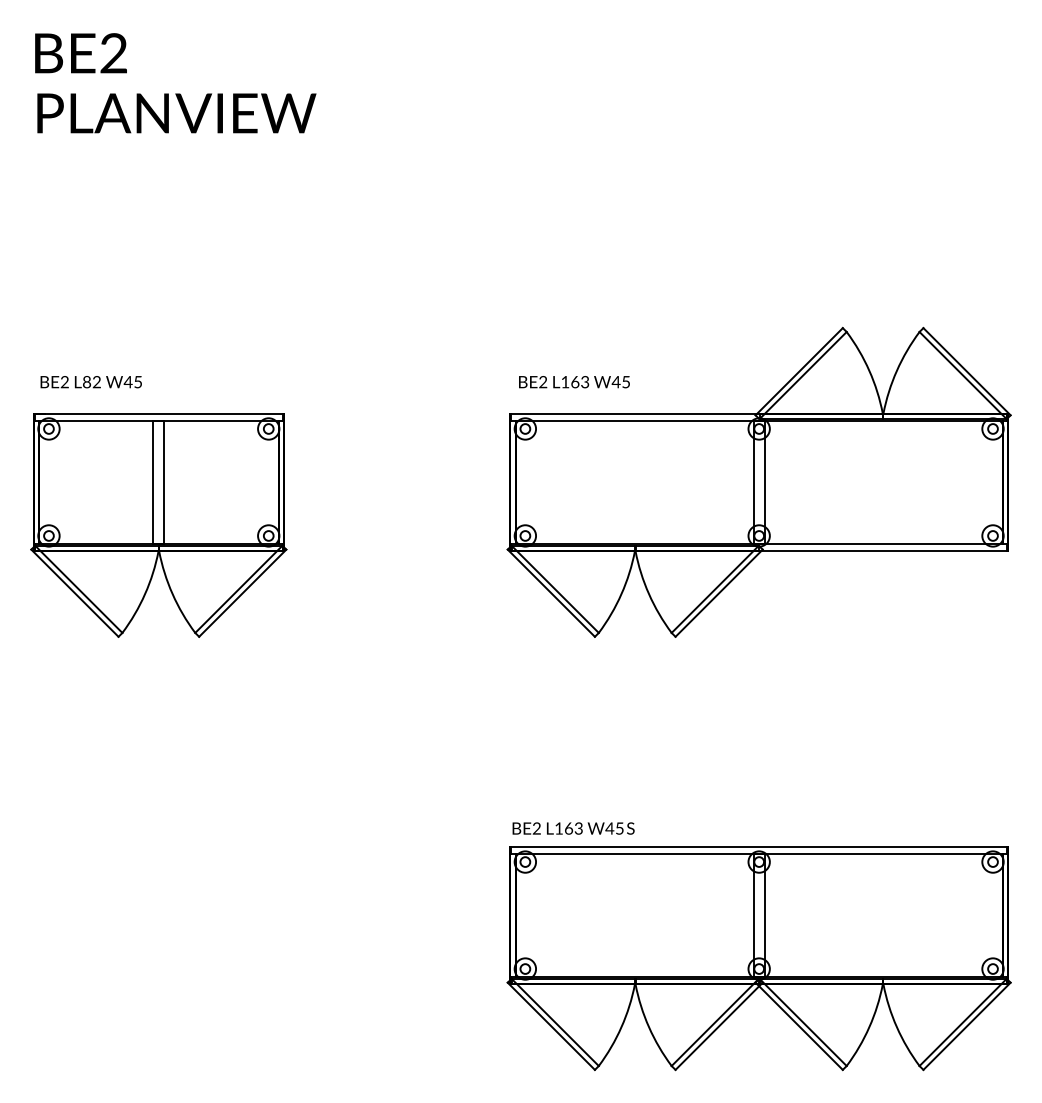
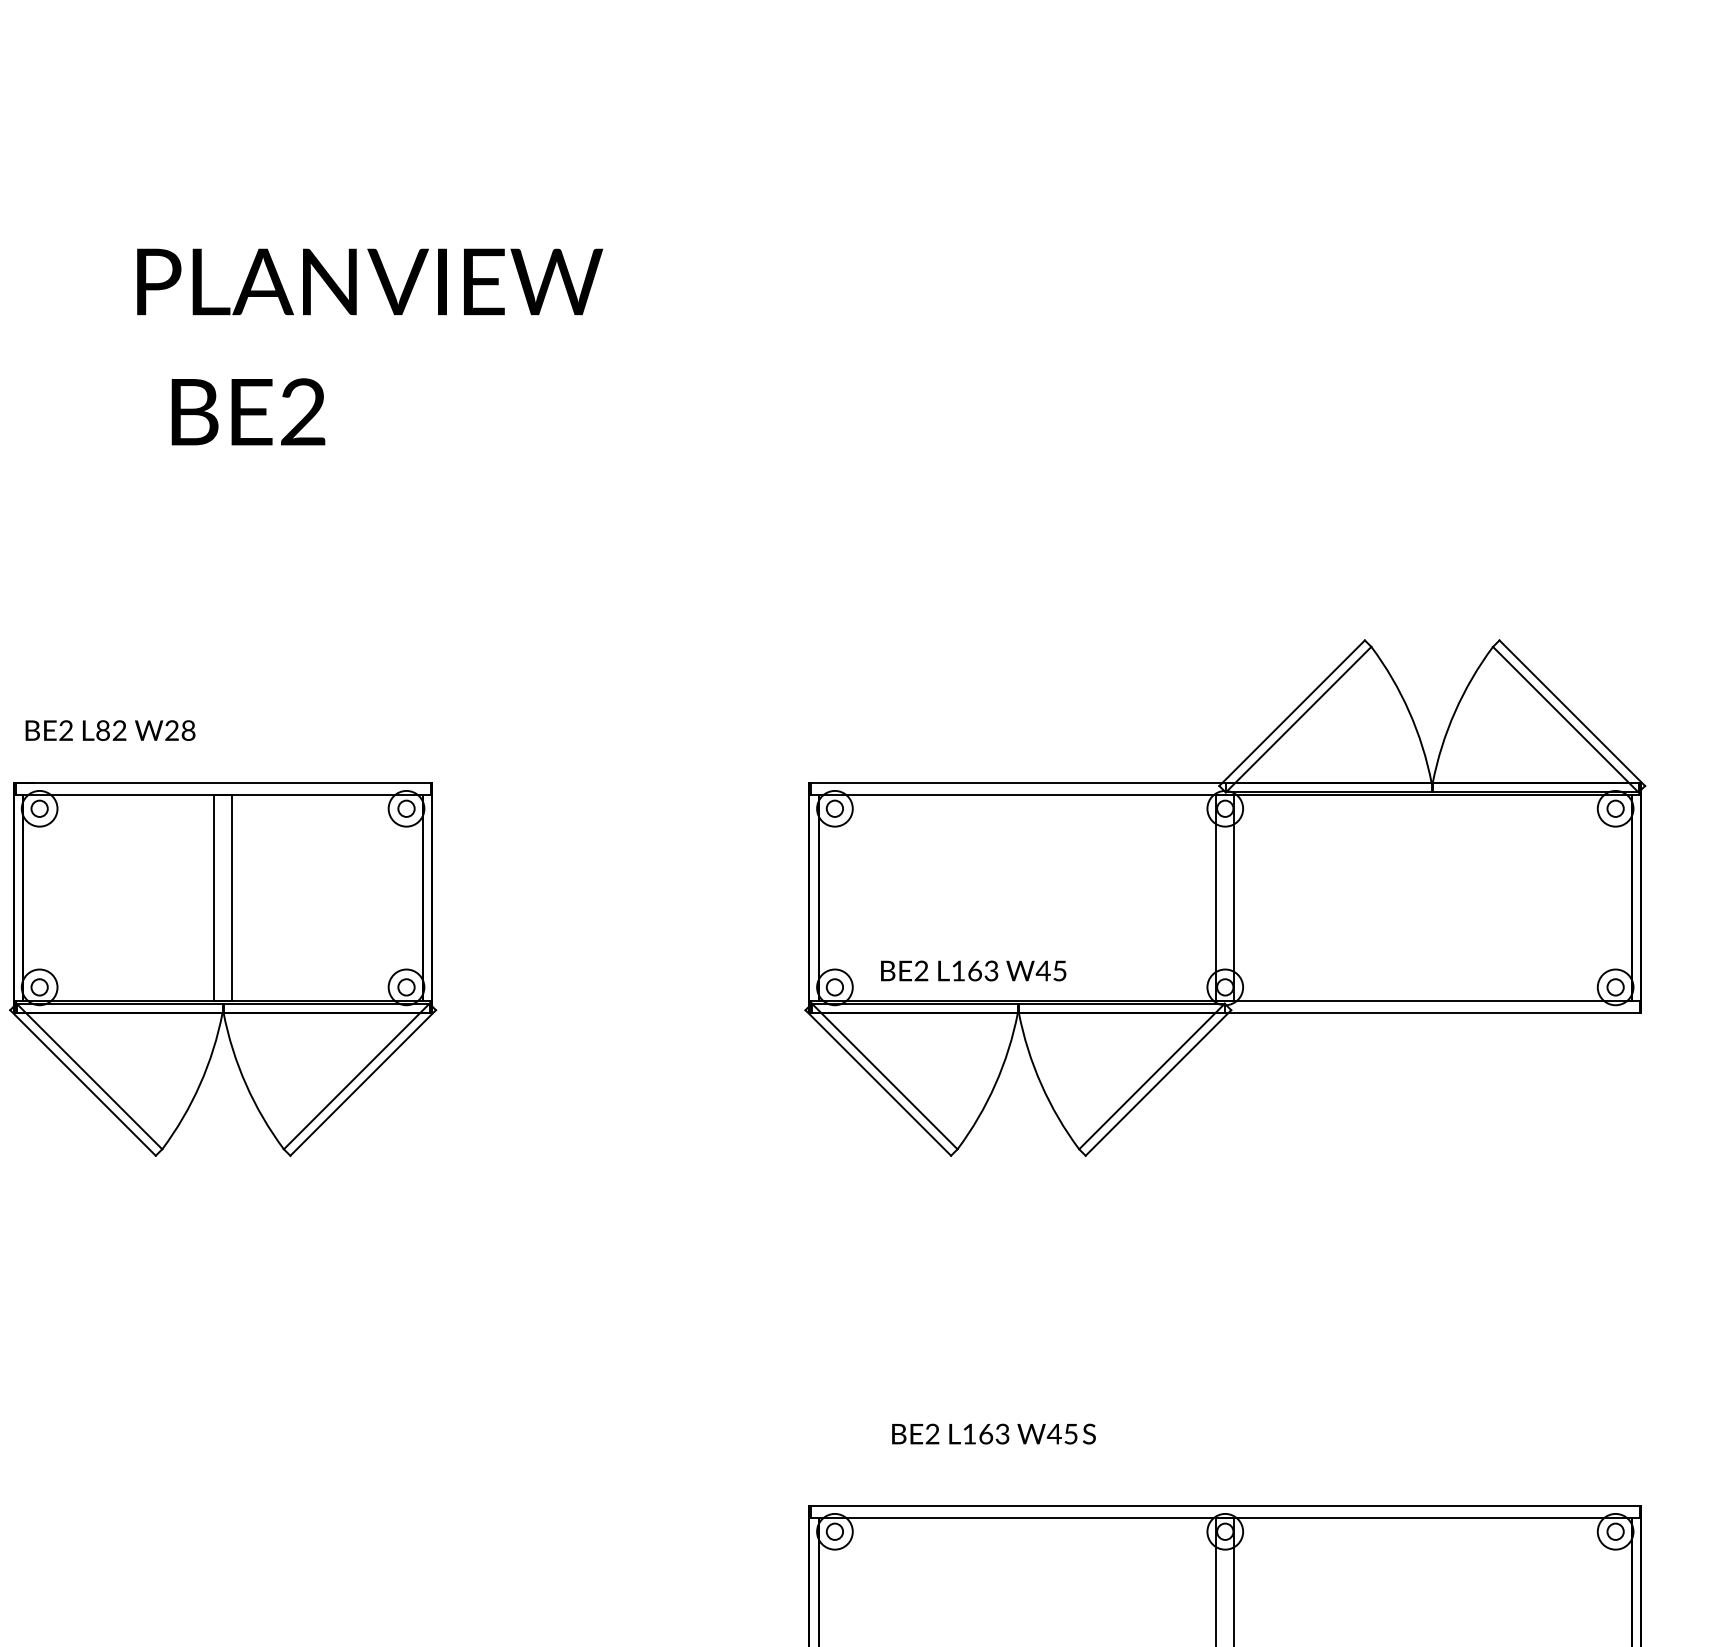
text: (80, 53) -> (247, 412), moved
text: (176, 113) -> (369, 282), moved
text: (132, 382) -> (179, 731), W45 -> W28
text: (574, 382) -> (973, 971), moved
text: (573, 828) -> (993, 1434), moved

